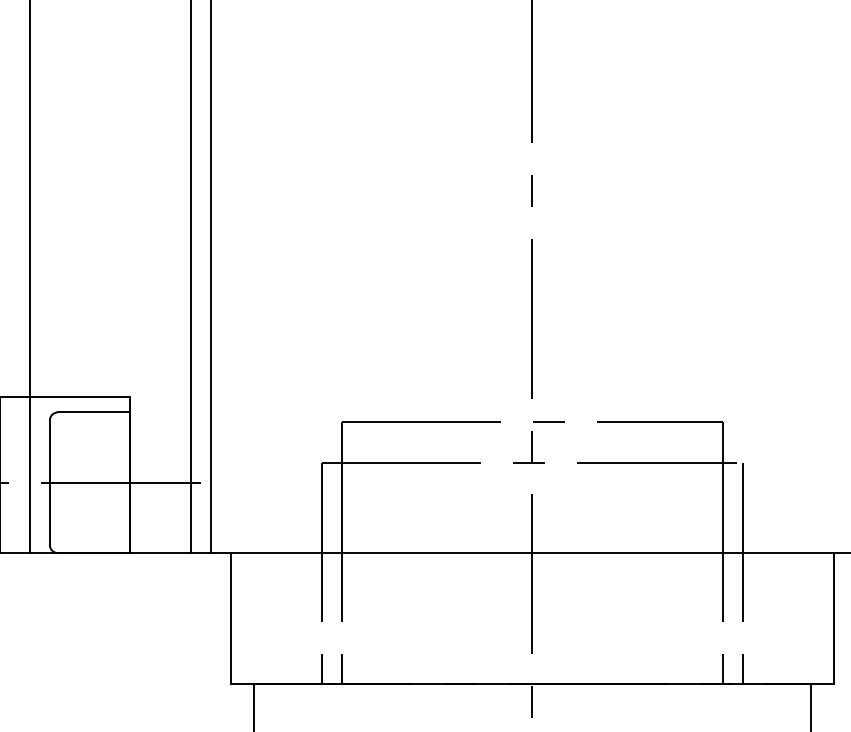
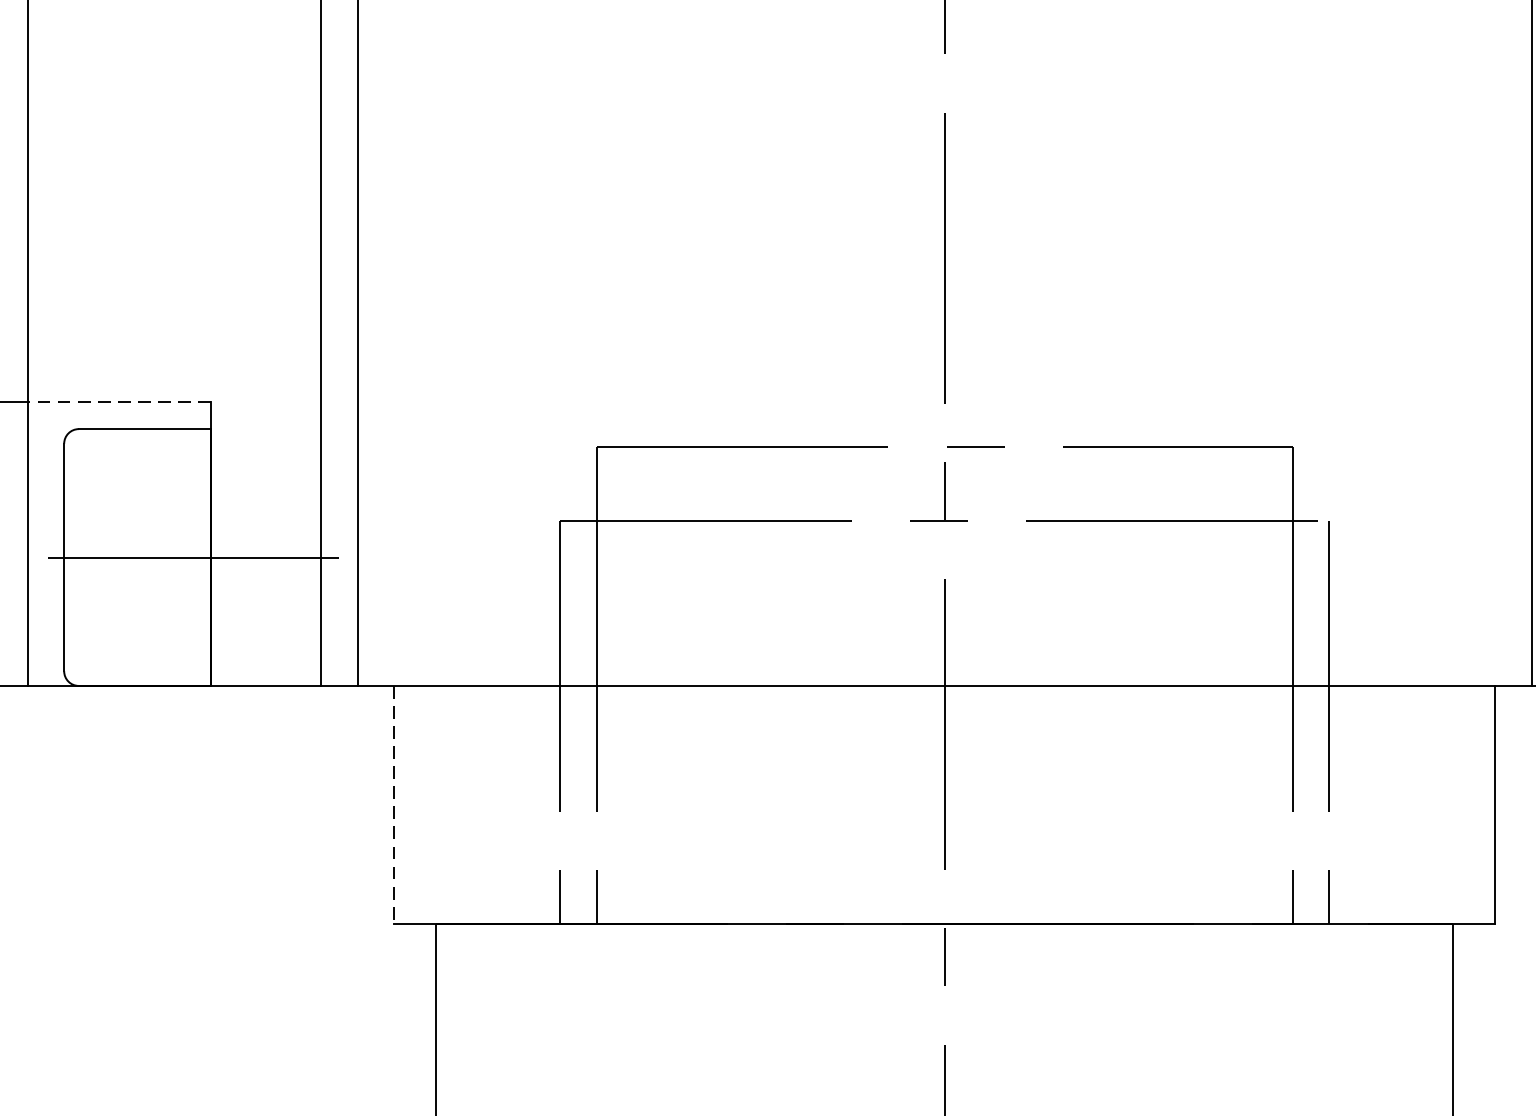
line: (79, 397) -> (118, 401), solid -> dashed
line: (230, 618) -> (393, 805), solid -> dashed

